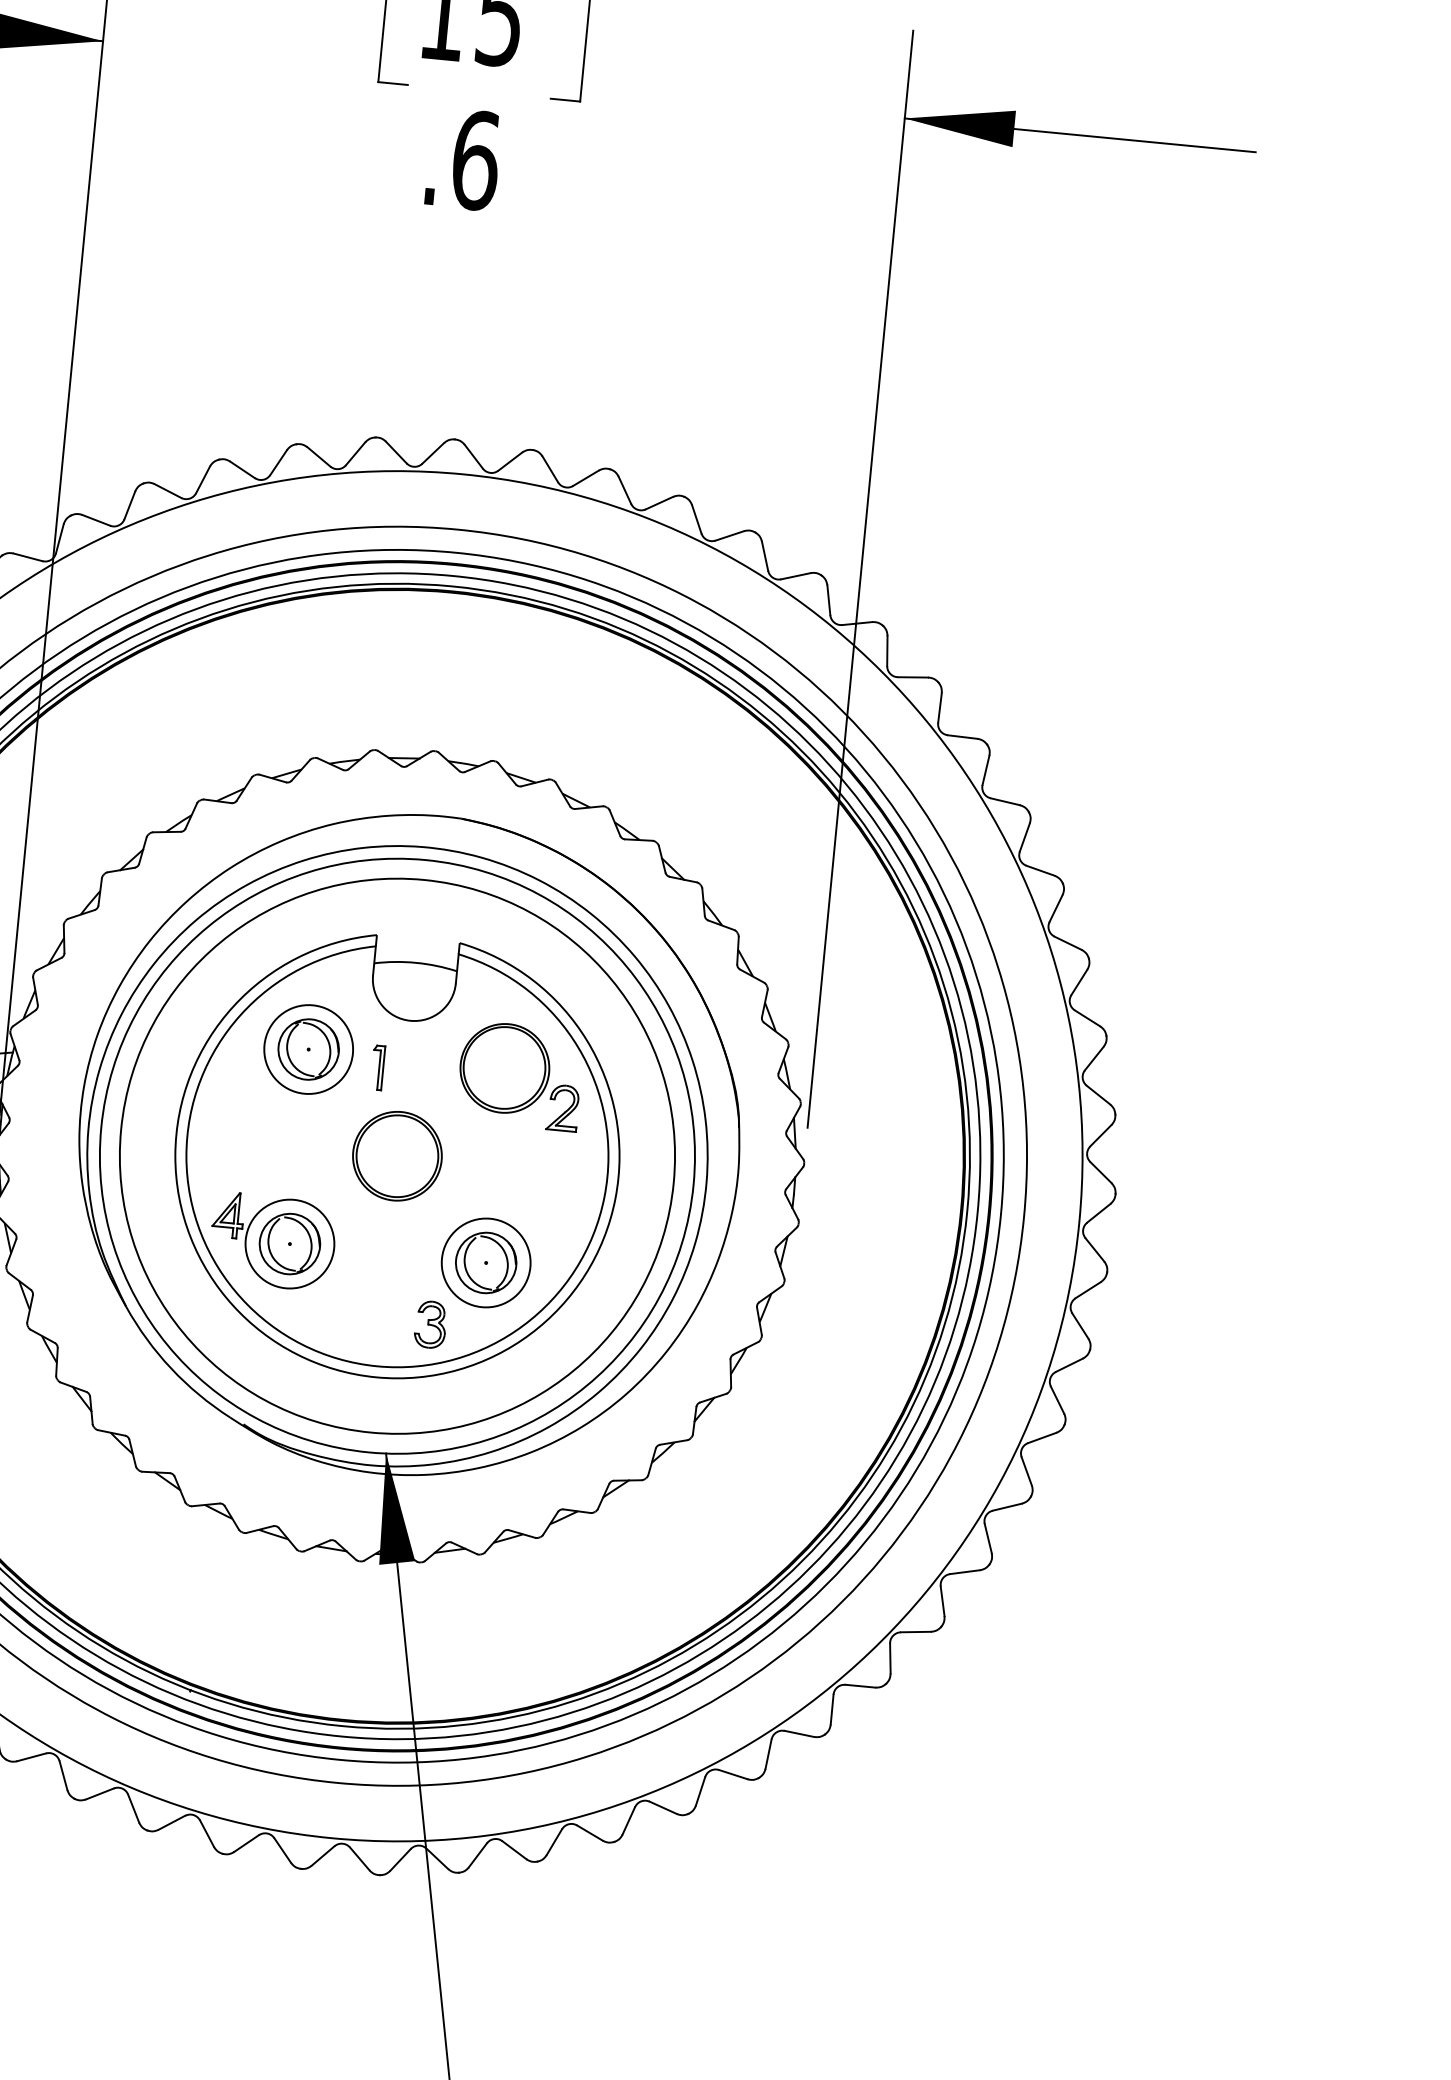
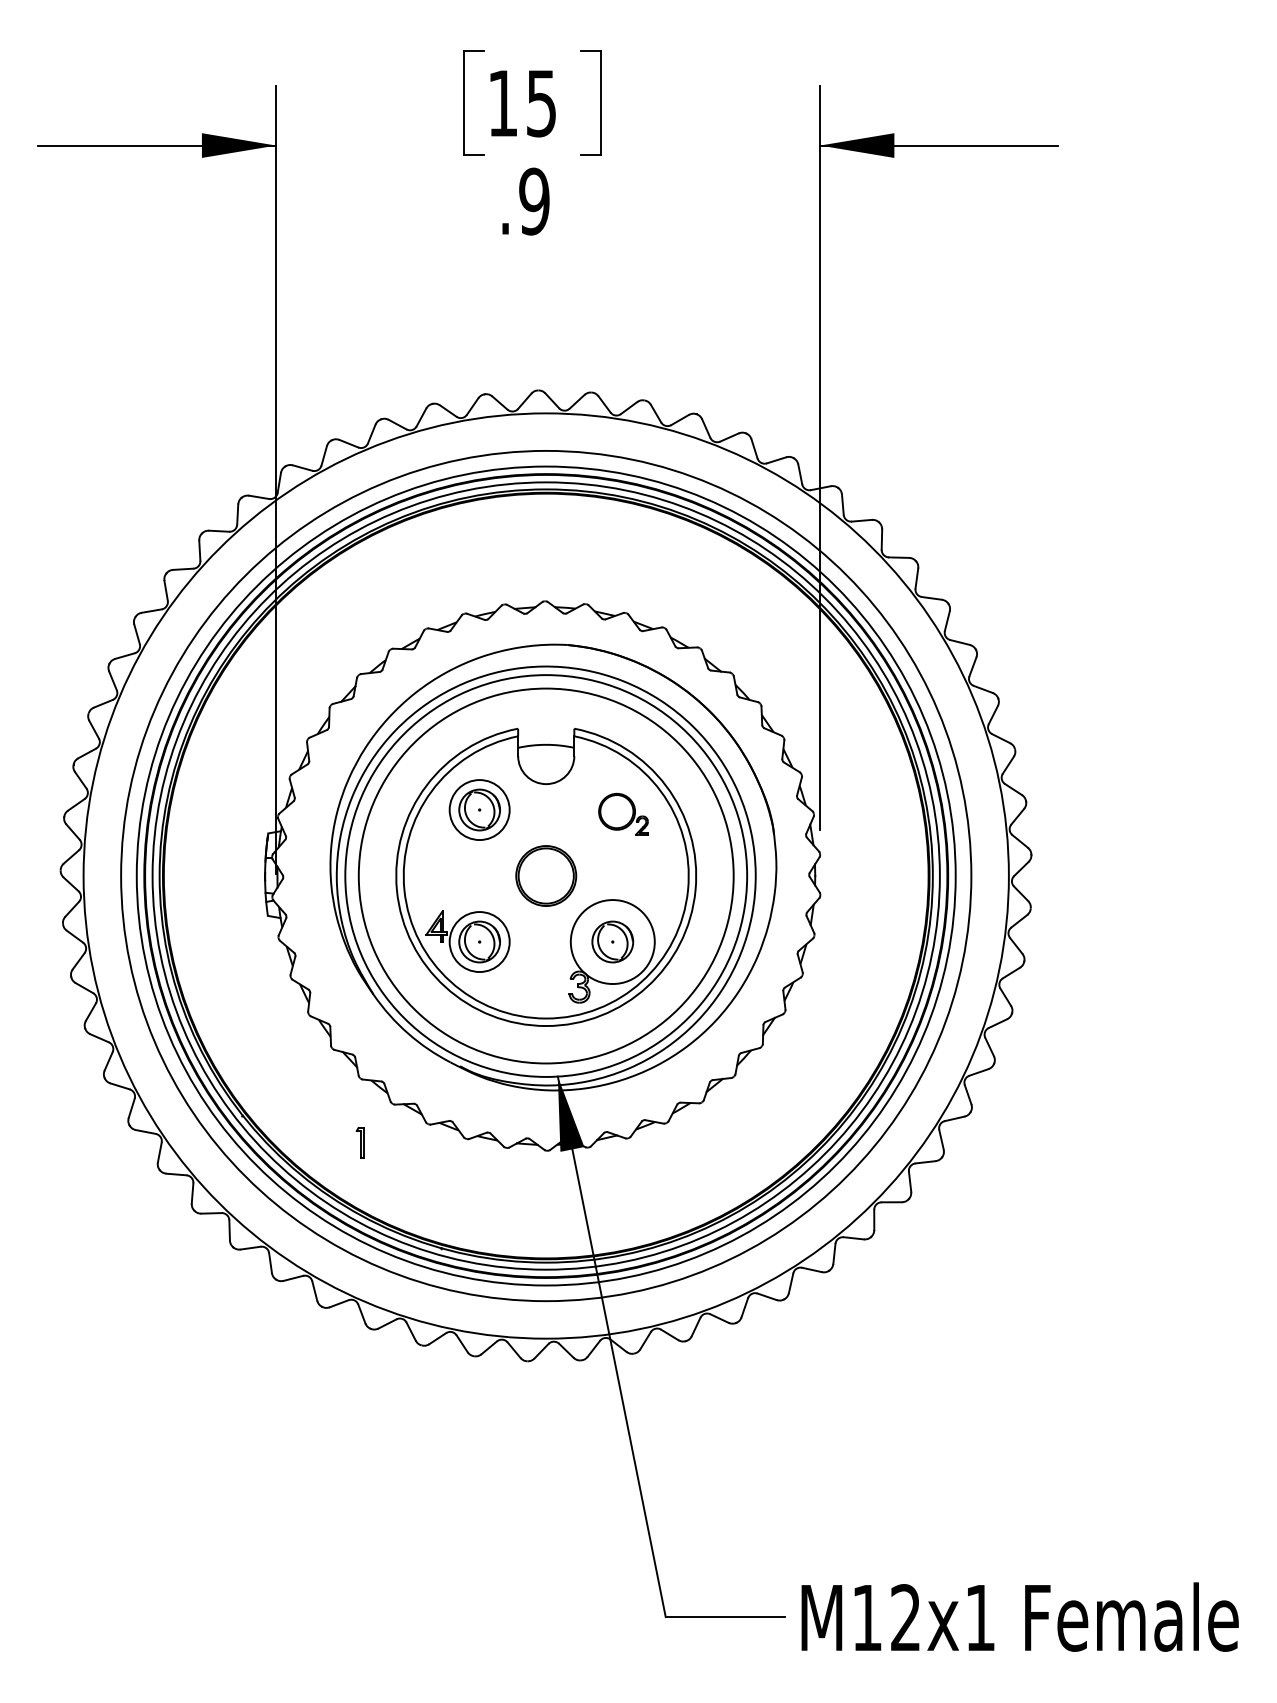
text: (475, 160) -> (534, 201), .6 -> .9
part: (376, 1067) -> (359, 1142), moved
part: (520, 1076) -> (623, 814), size x0.6
circle: (485, 1263) -> (612, 942), size x1.4

